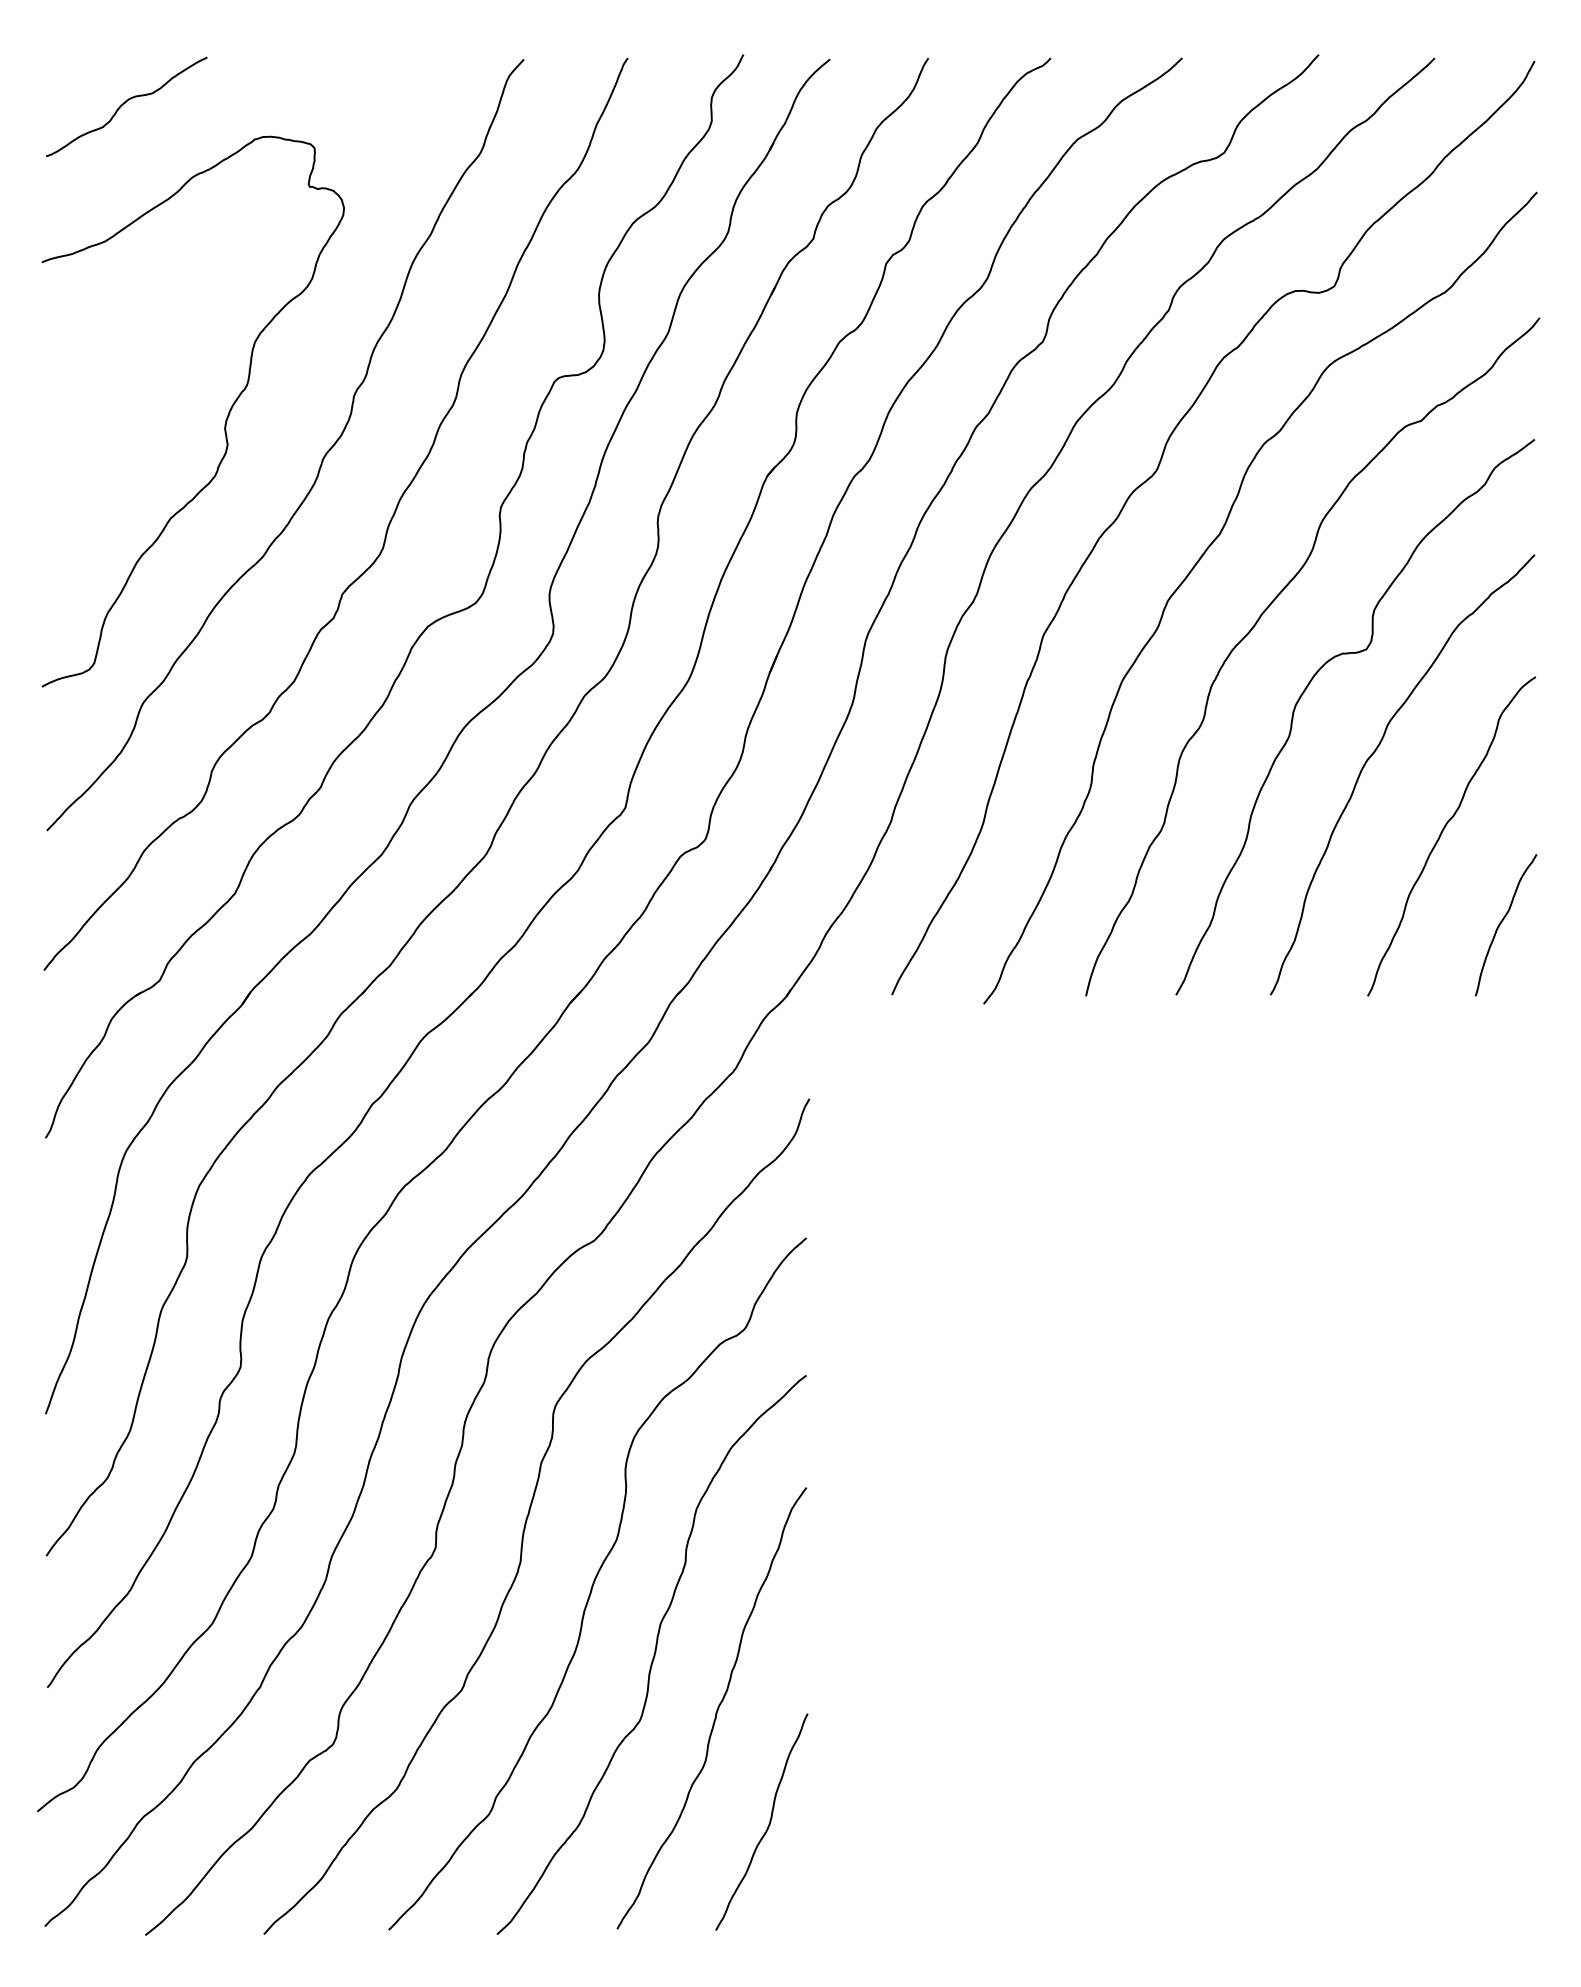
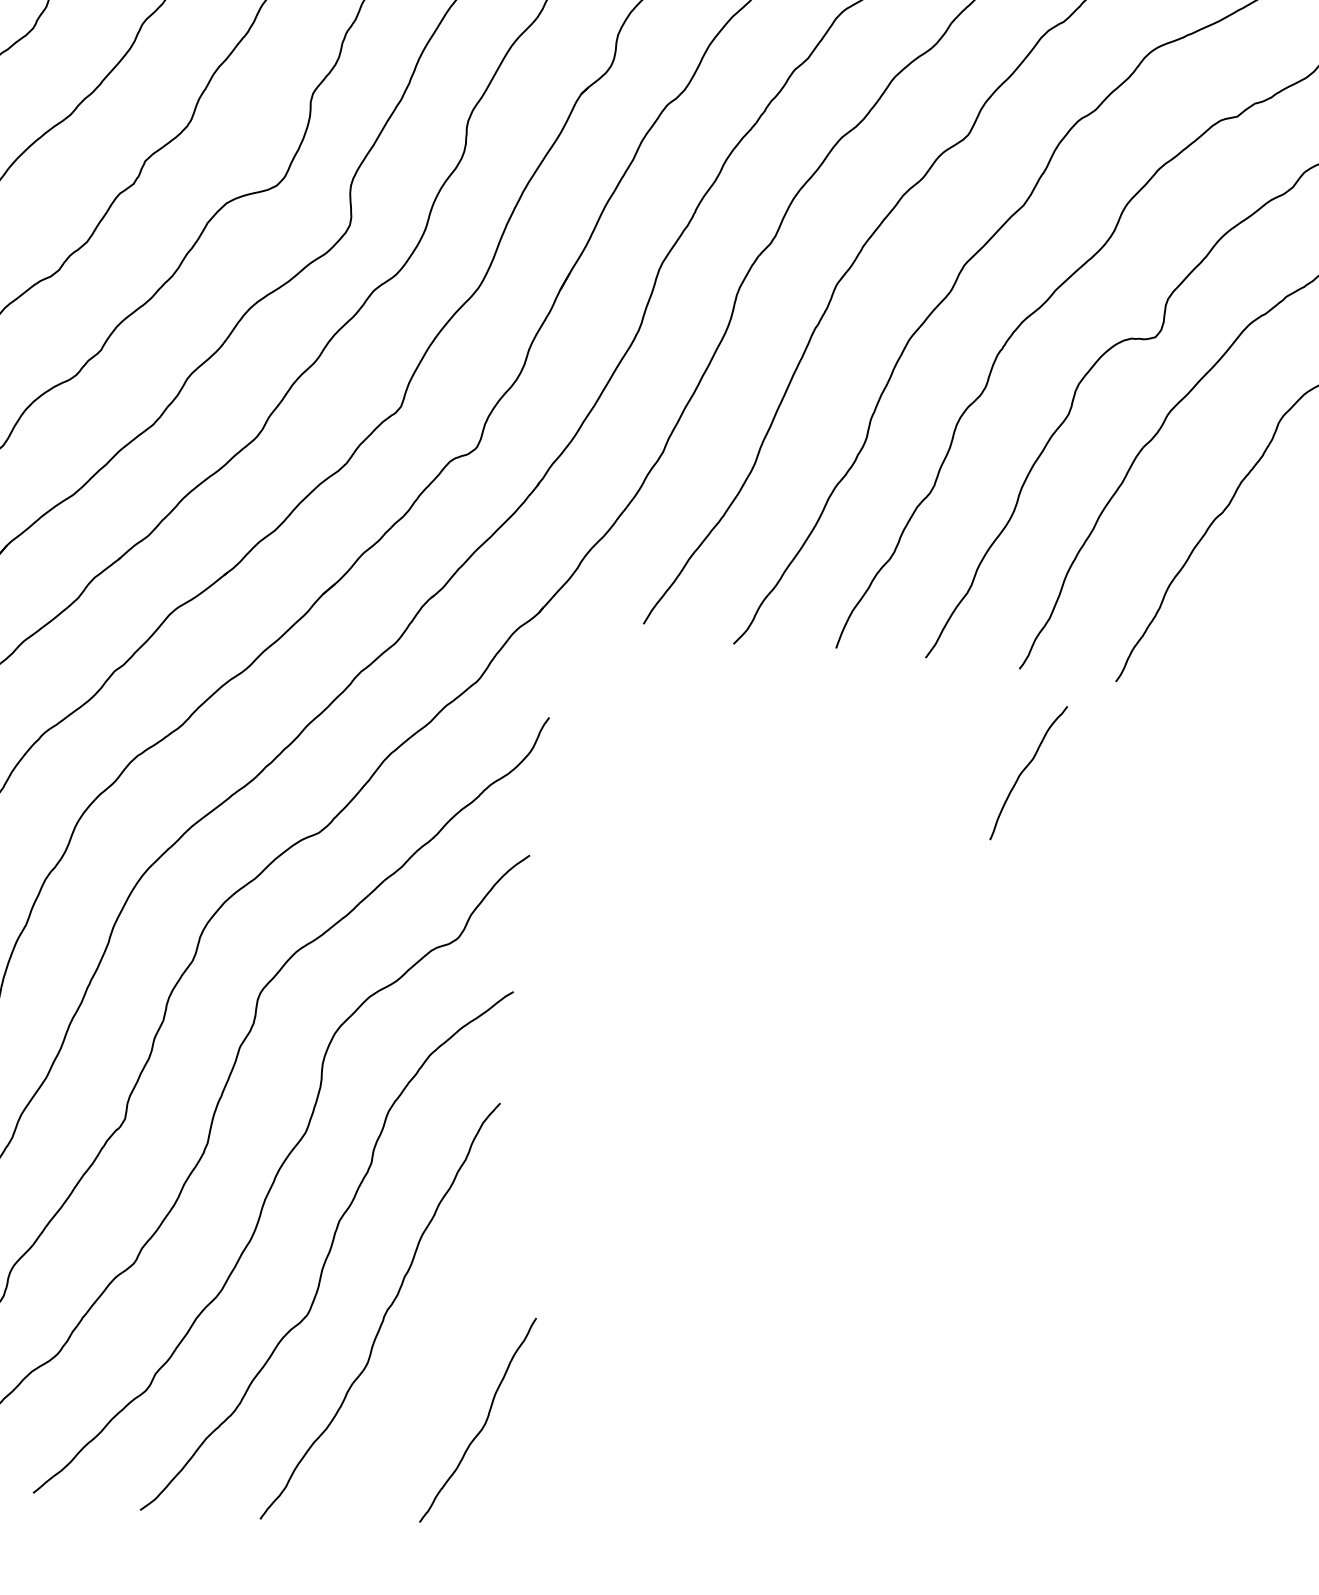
curve: (1502, 922) -> (1025, 769), moved
curve: (768, 1824) -> (484, 1423), moved

